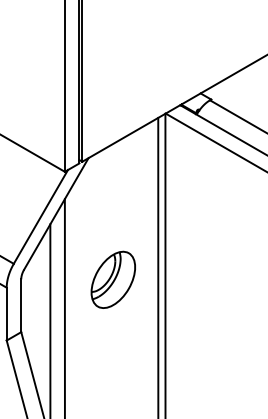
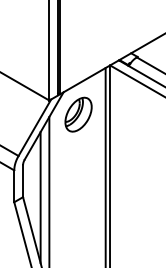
part: (113, 279) -> (78, 114), moved

